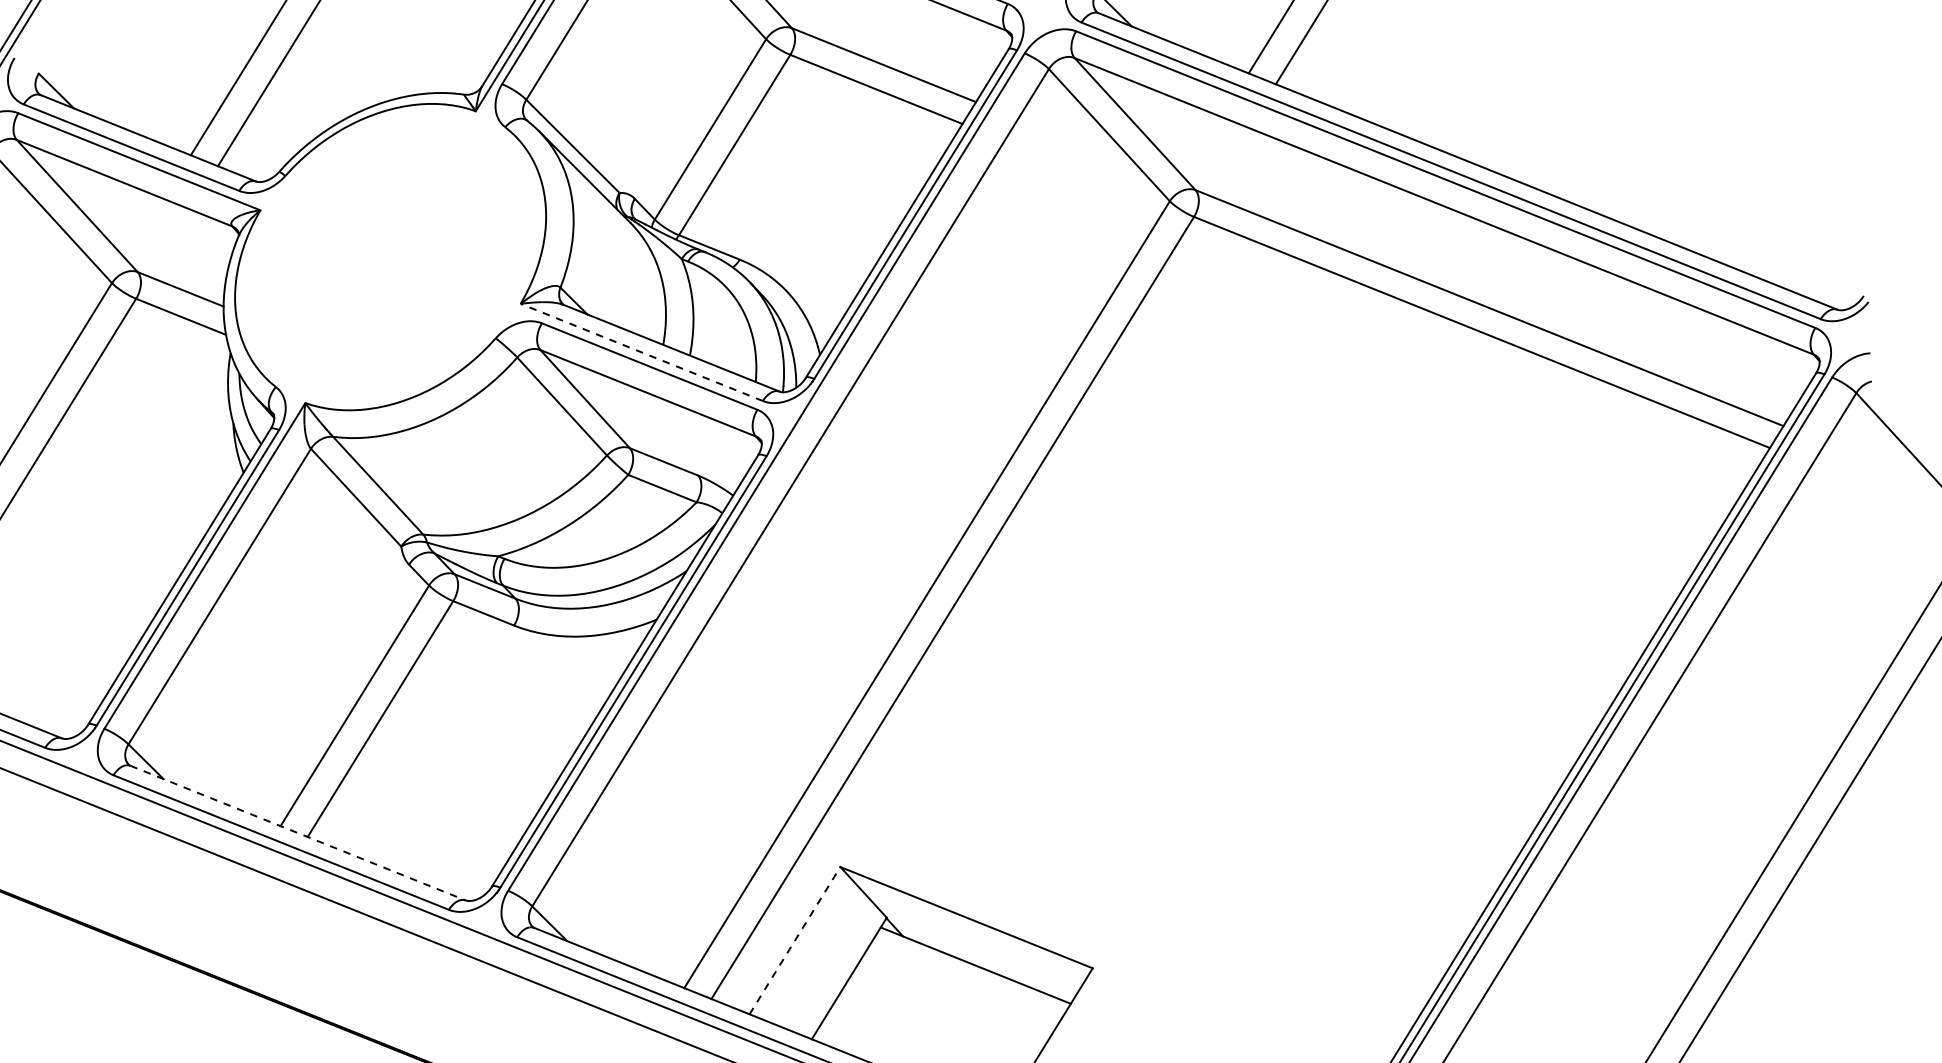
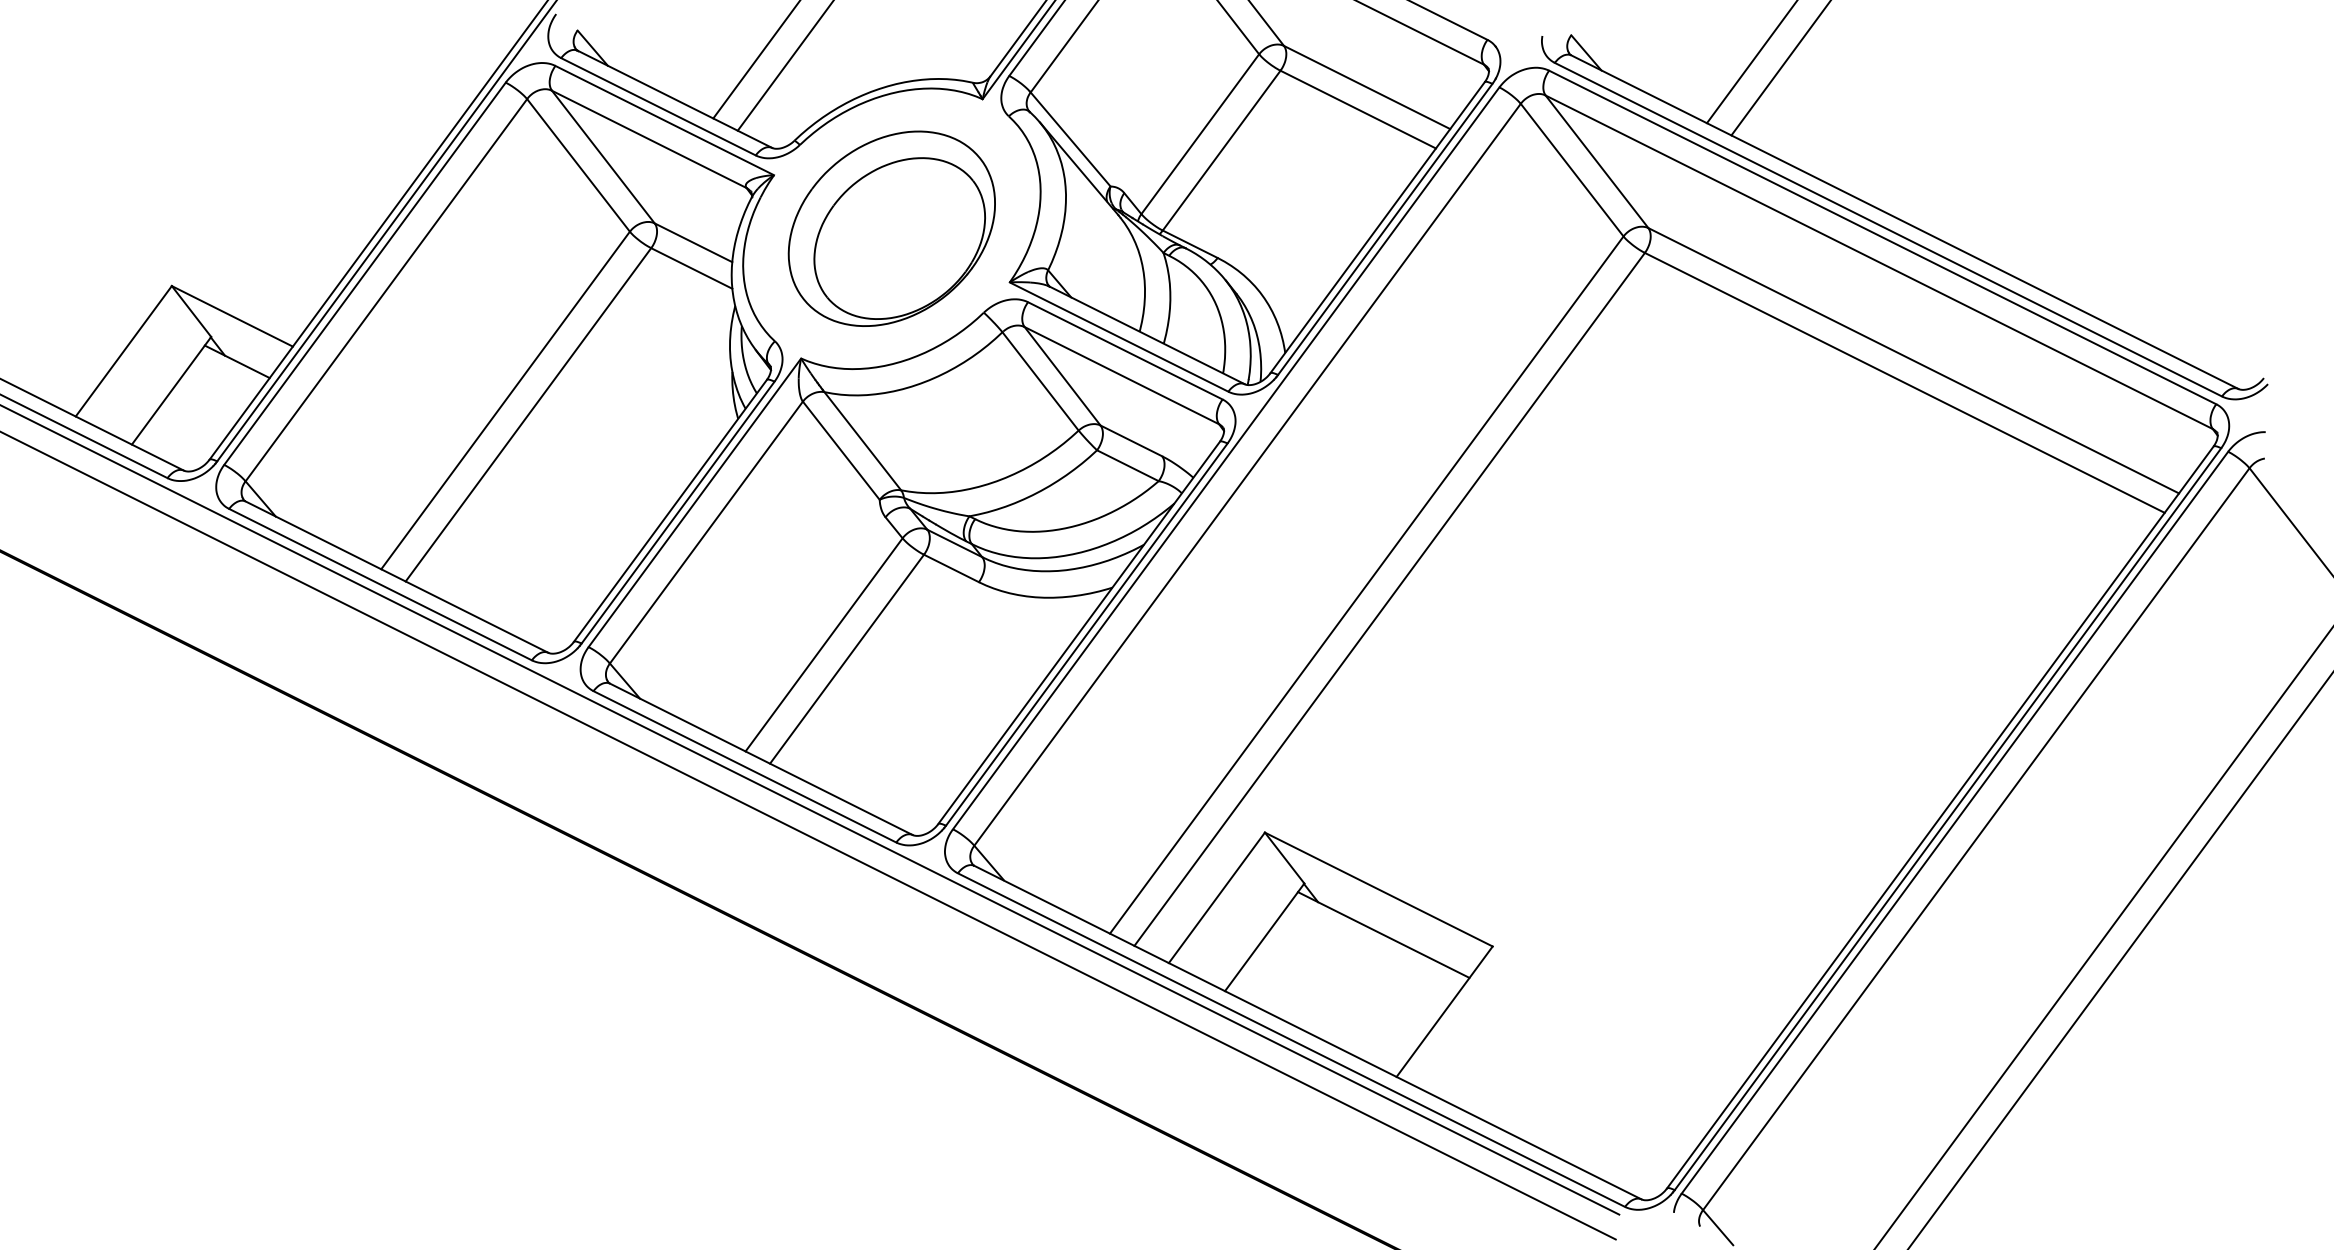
part: (390, 256) -> (891, 228), added
line: (641, 351) -> (1118, 336), dashed -> solid
line: (298, 833) -> (761, 759), dashed -> solid
line: (795, 940) -> (1217, 897), dashed -> solid

